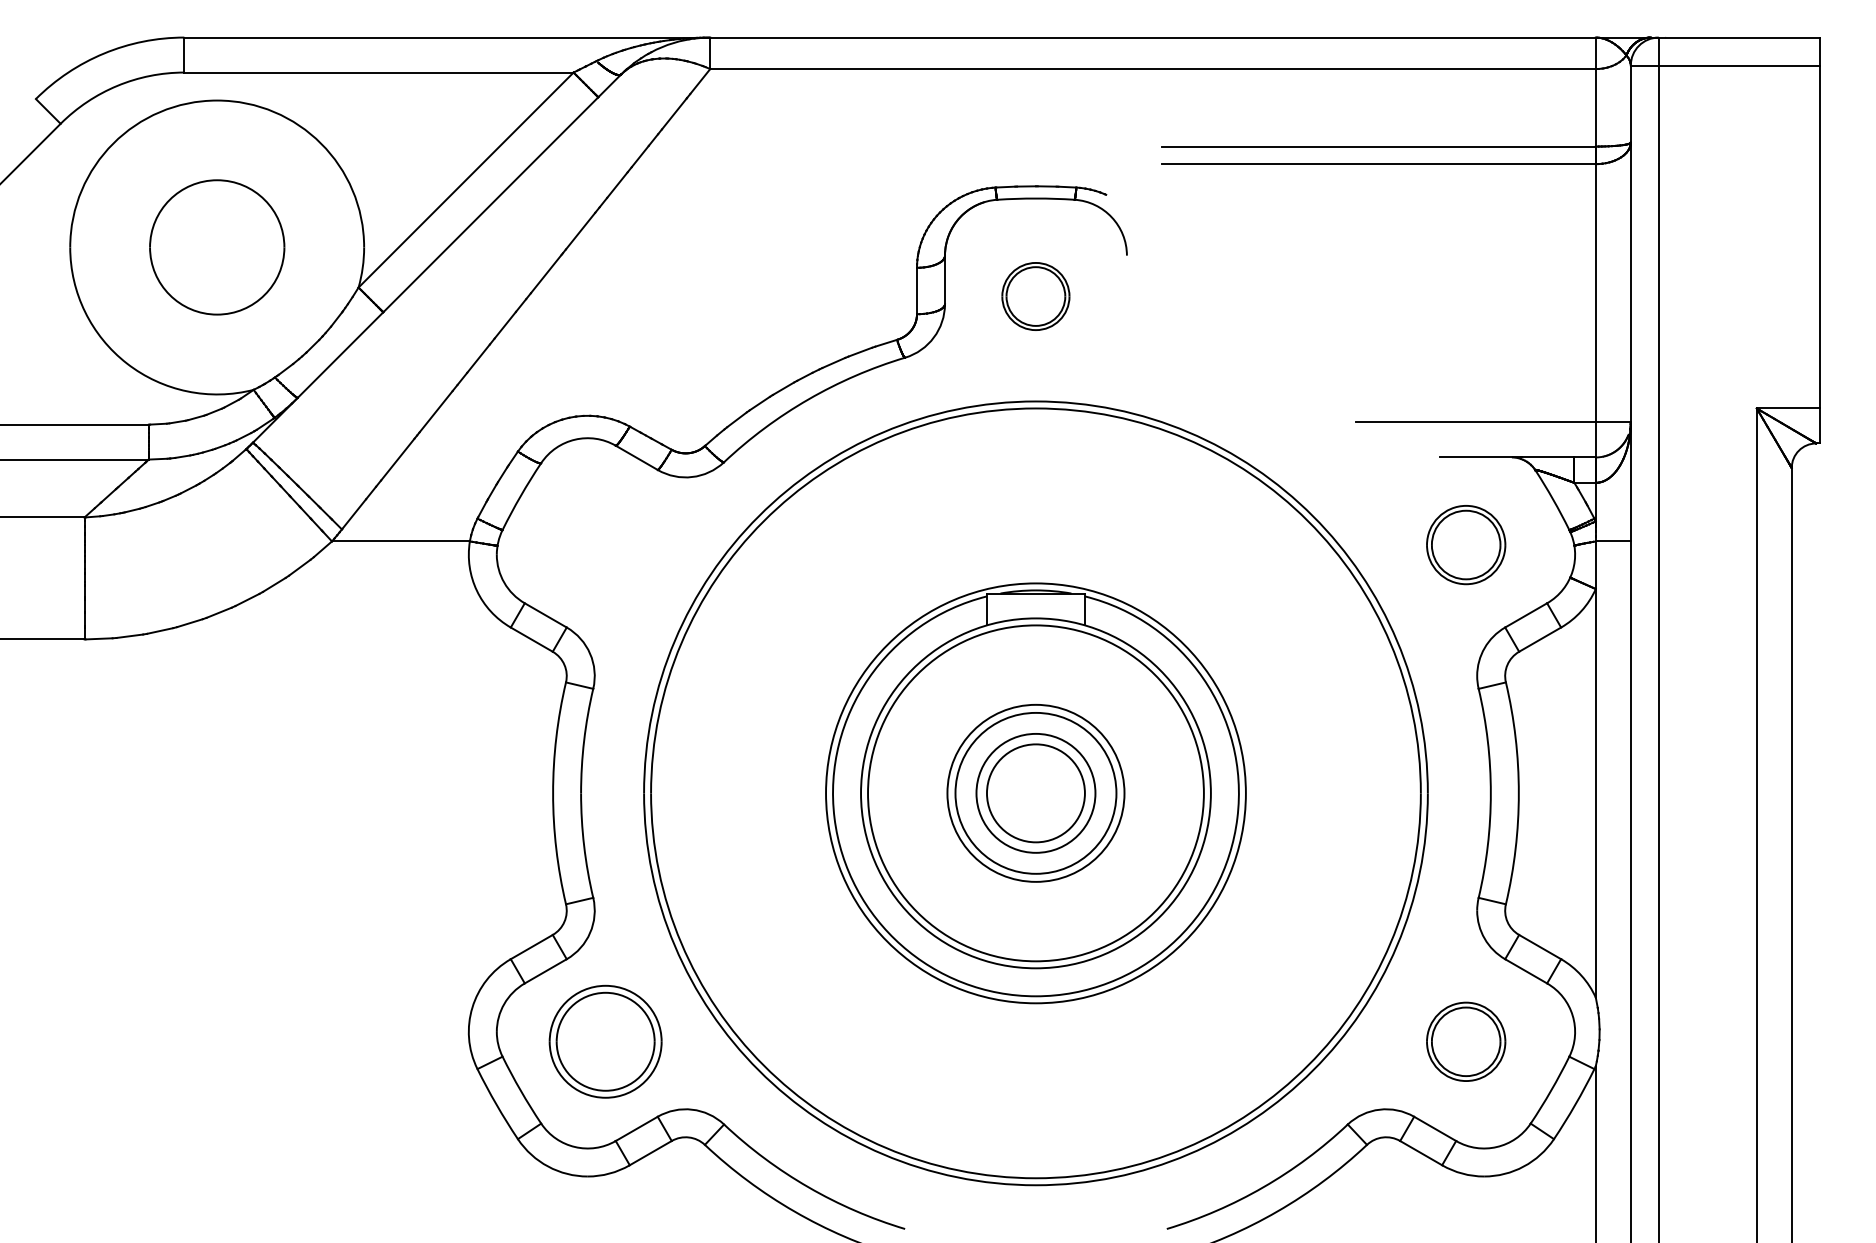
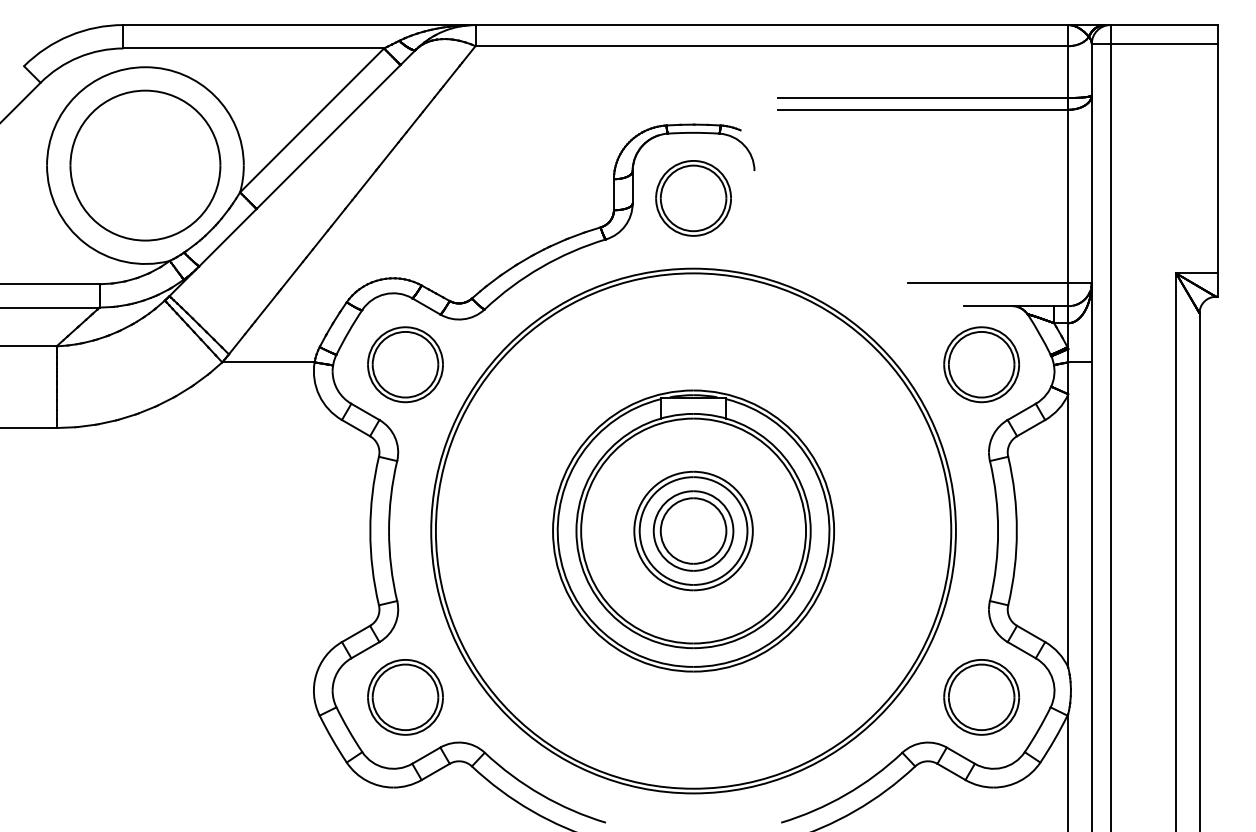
part: (217, 247) -> (145, 165), size x1.67
part: (1035, 296) -> (693, 198), size x1.67
part: (605, 544) -> (405, 364), added
part: (1466, 544) -> (981, 364), size x1.43
part: (1466, 1041) -> (981, 697), size x1.43

